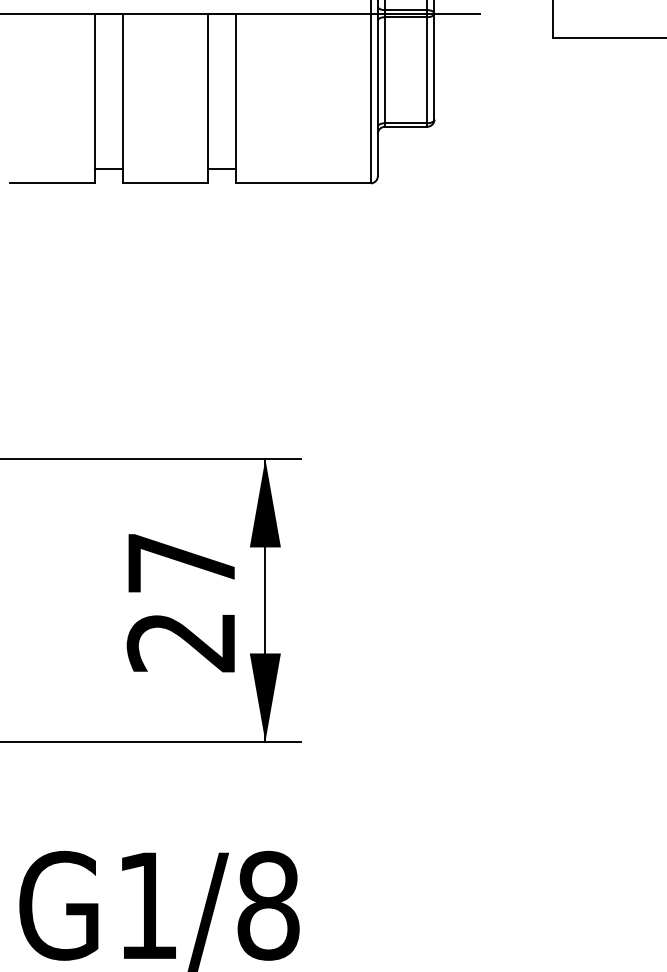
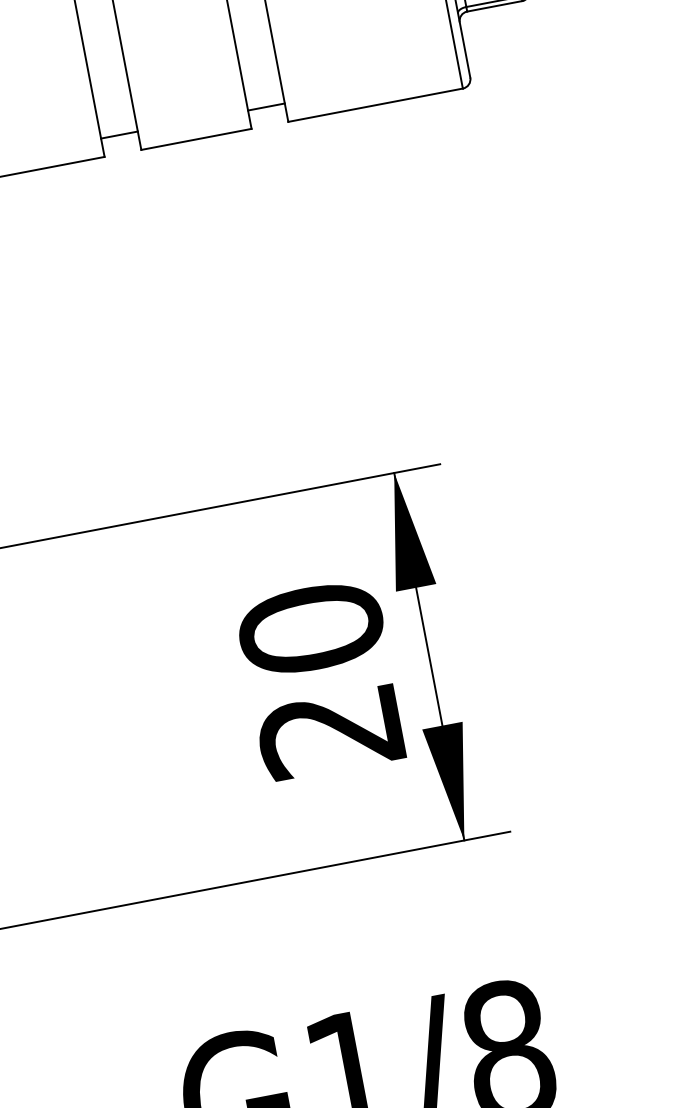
text: (181, 562) -> (310, 628), 27 -> 20

